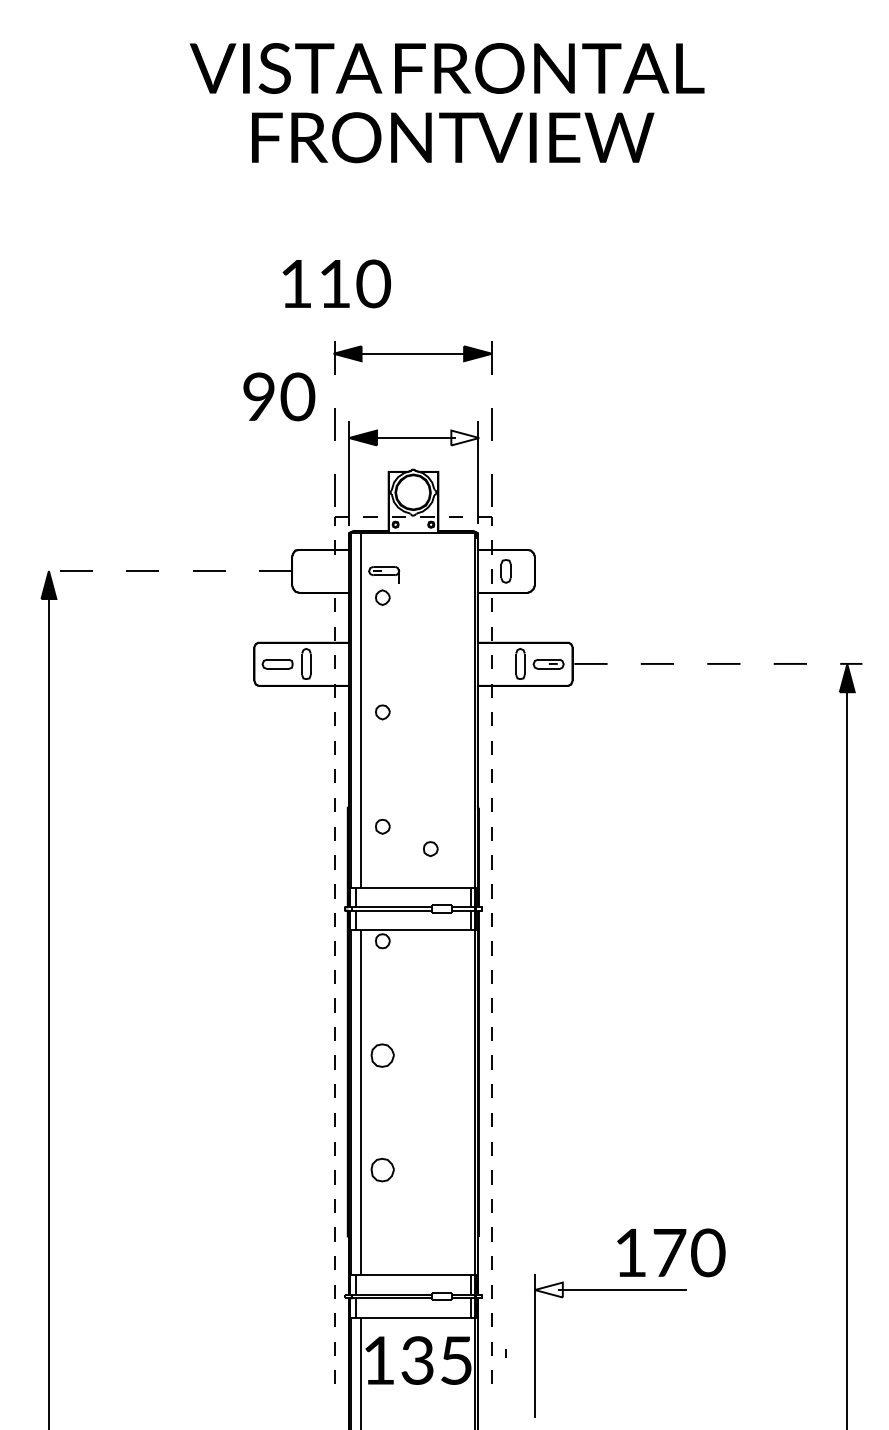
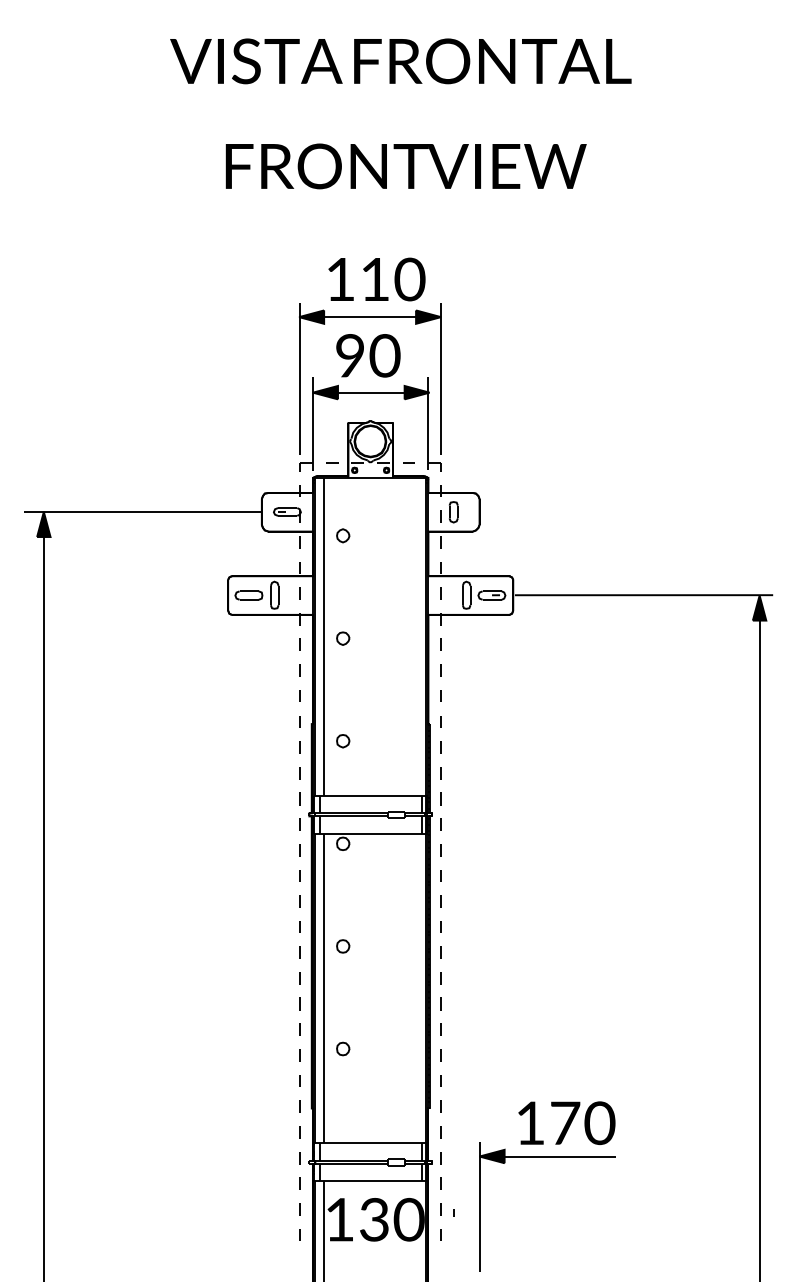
text: (452, 137) -> (405, 166), moved
text: (336, 283) -> (376, 279), moved
text: (279, 396) -> (368, 355), moved
line: (335, 423) -> (300, 379), dashed -> solid
line: (492, 423) -> (441, 379), dashed -> solid
fill: (464, 437) -> (416, 392), added
line: (158, 571) -> (142, 512), dashed -> solid
part: (384, 573) -> (287, 514), moved
line: (718, 664) -> (644, 595), dashed -> solid
part: (431, 849) -> (386, 761), removed
part: (383, 1055) -> (343, 946), size x0.62
part: (383, 1169) -> (343, 1048), size x0.62
text: (670, 1252) -> (566, 1122), moved
fill: (548, 1289) -> (491, 1156), added
text: (455, 1360) -> (408, 1219), 135 -> 130

